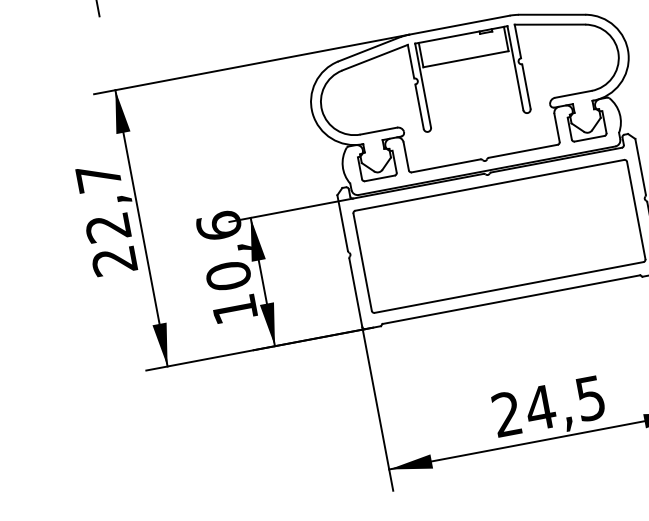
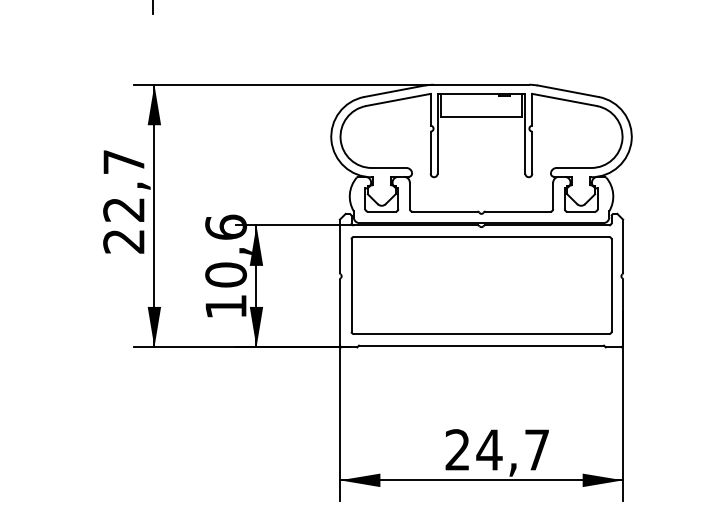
text: (589, 397) -> (536, 449), 24,5 -> 24,7

